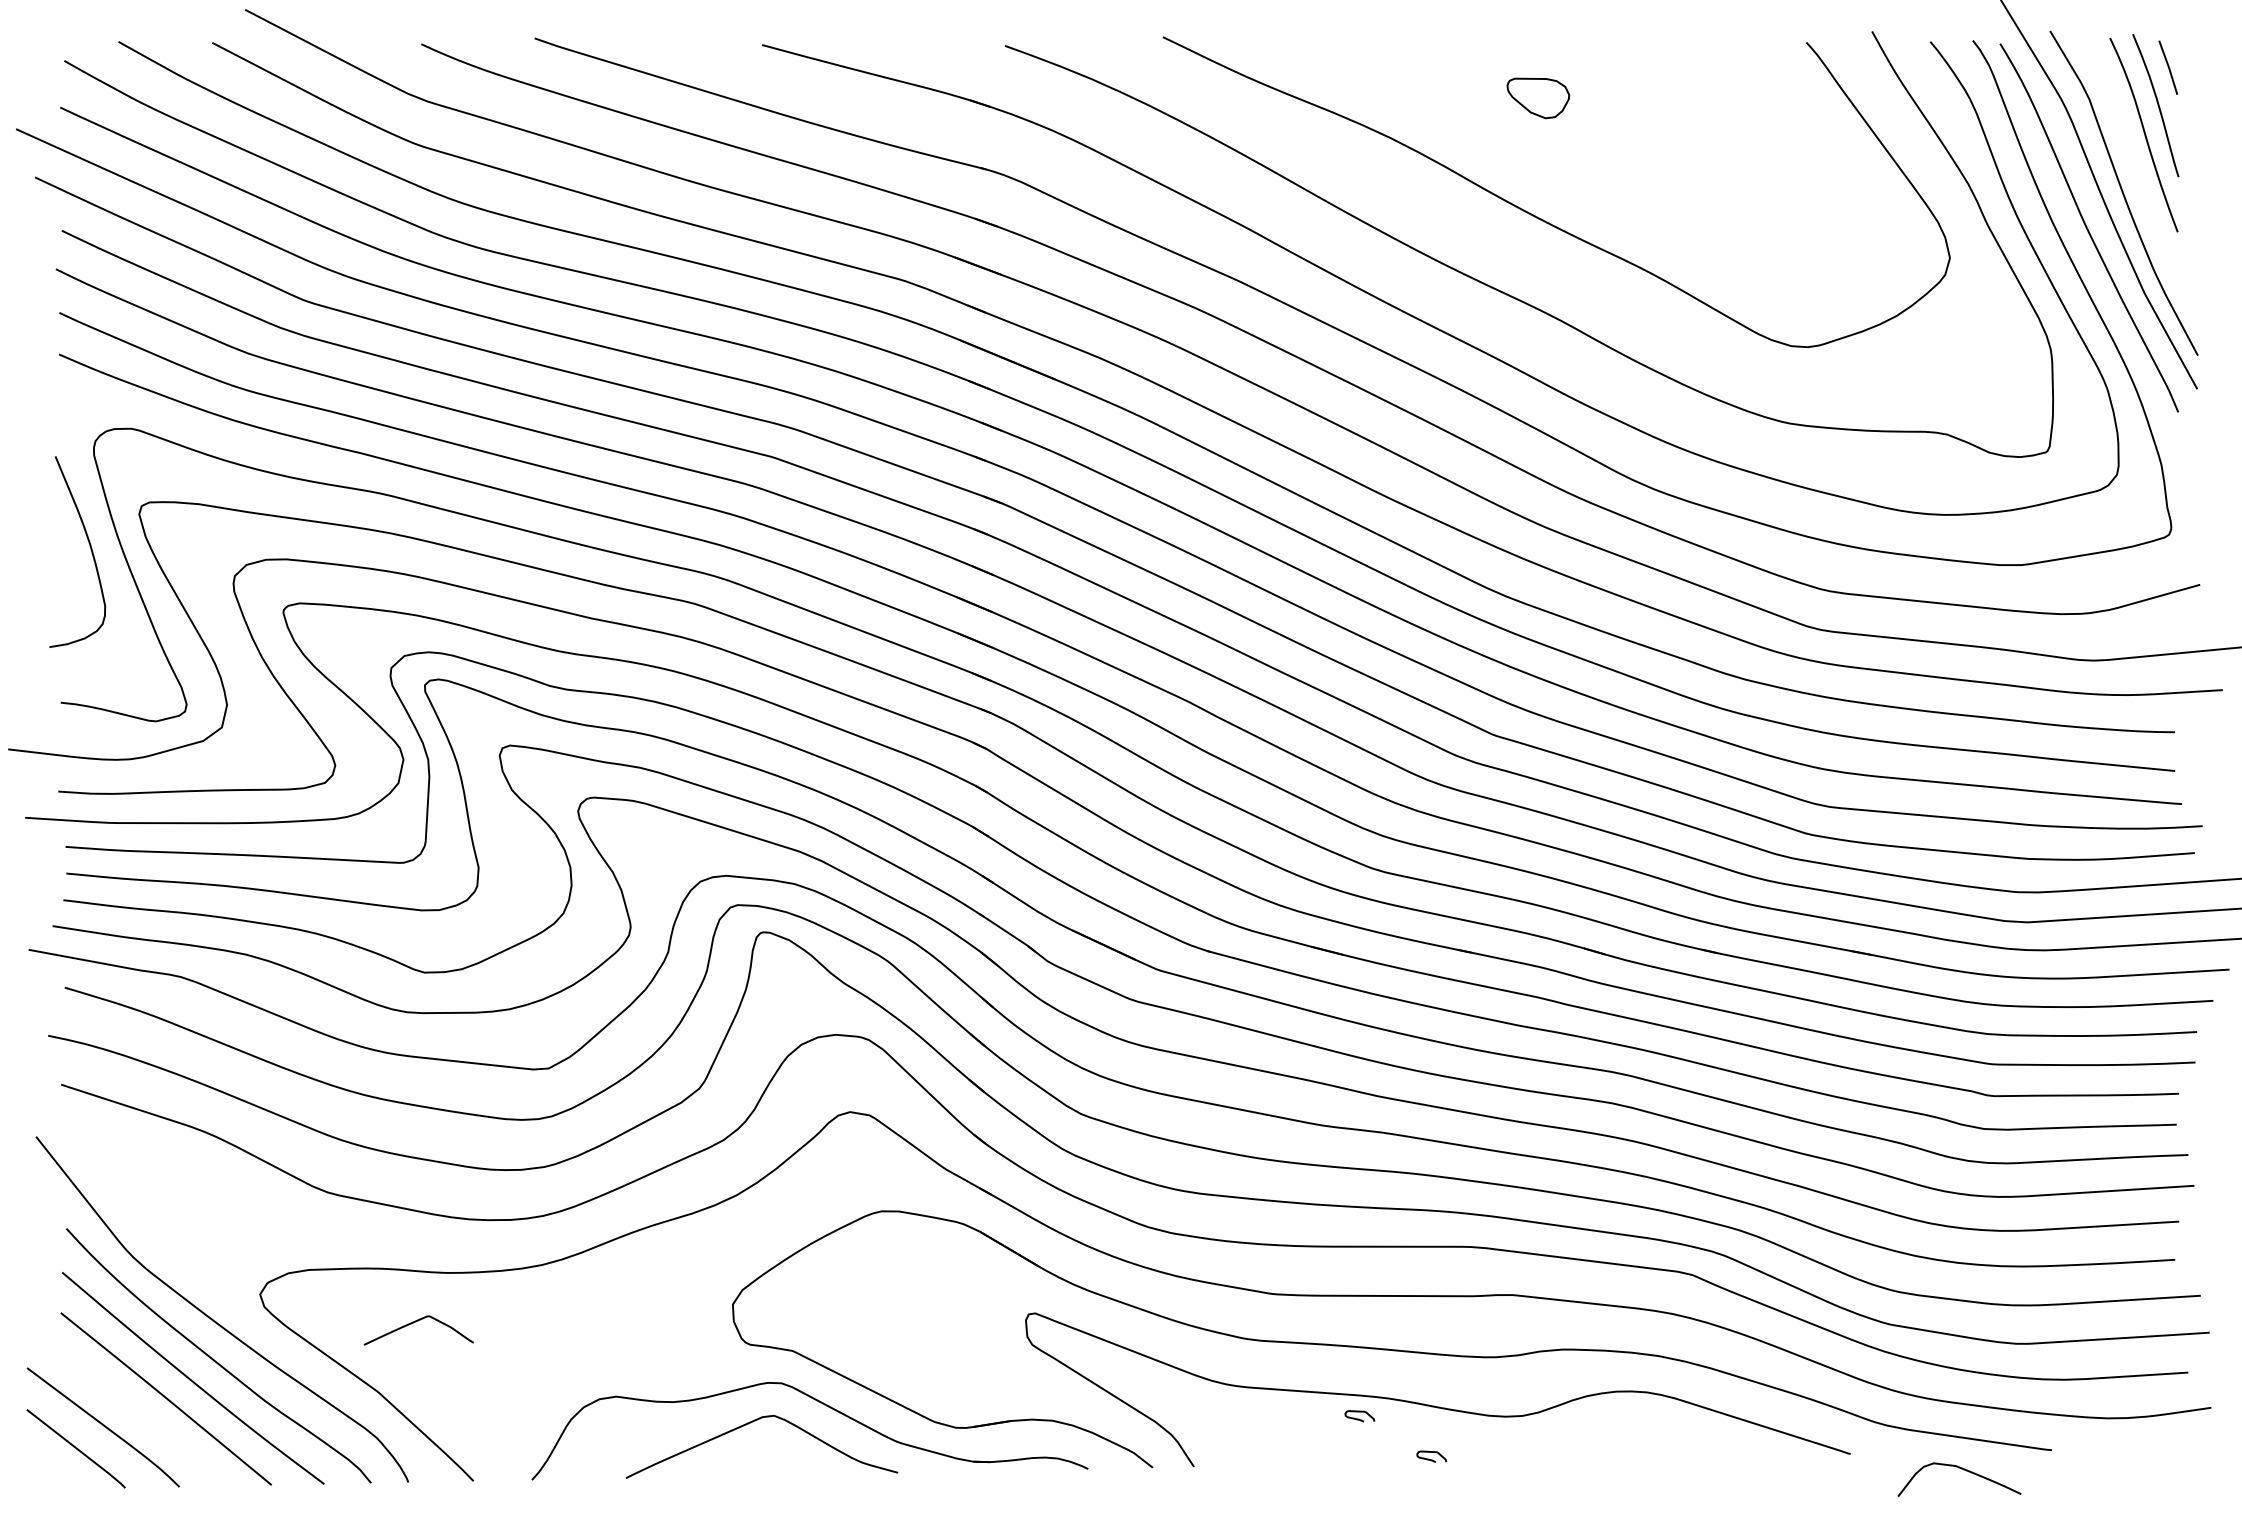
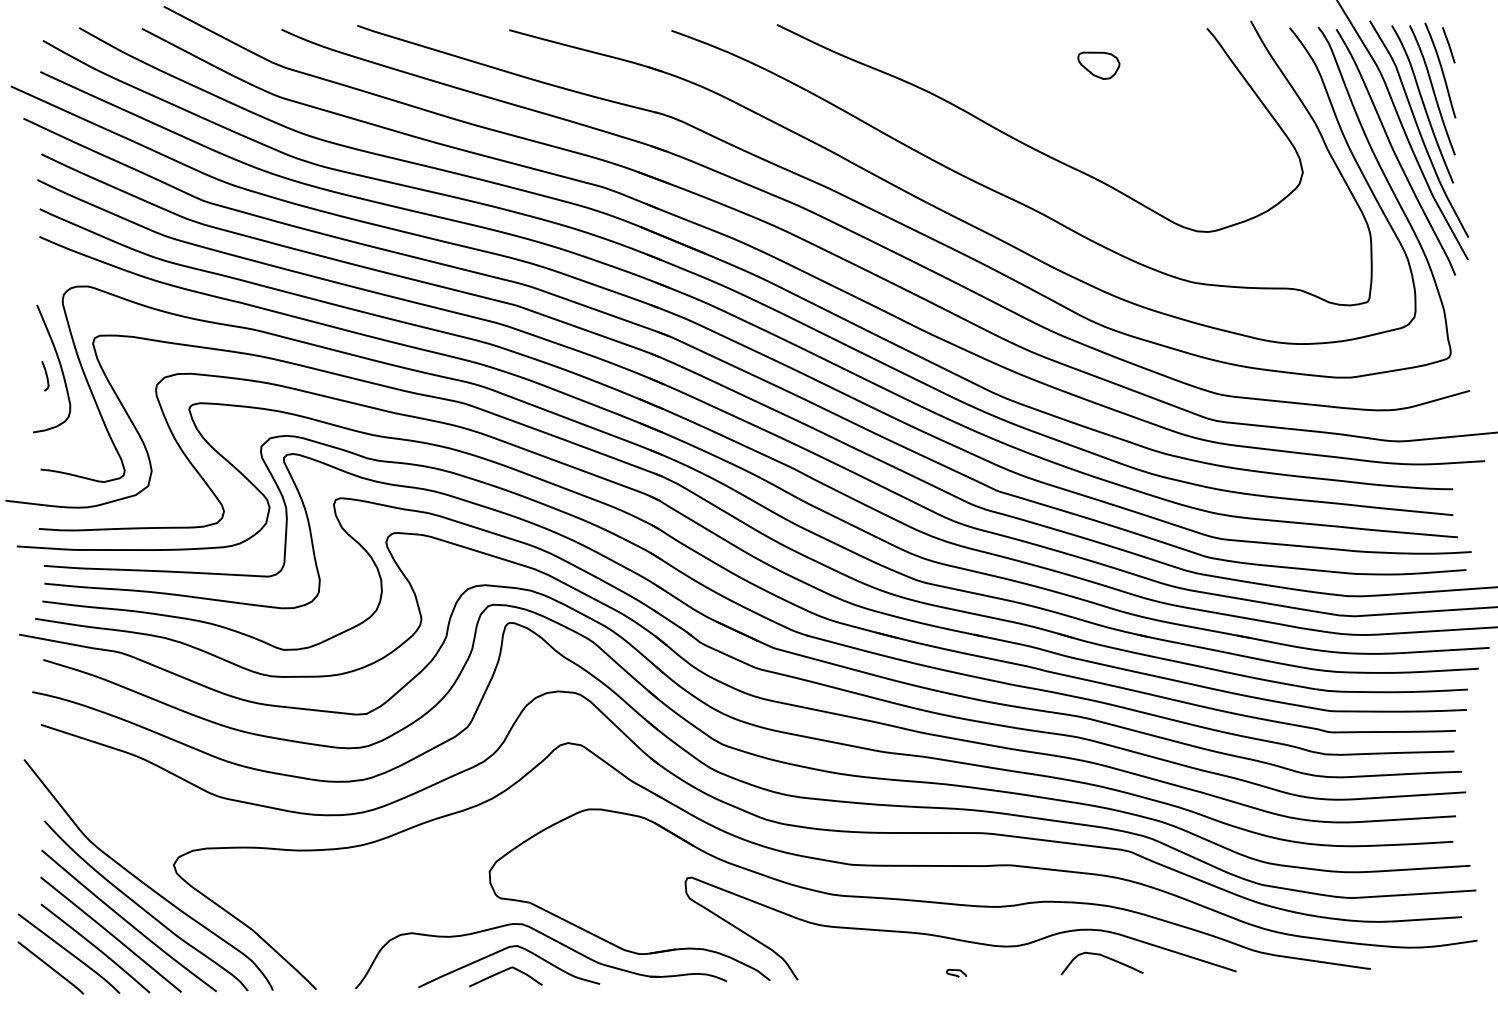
part: (1537, 97) -> (1098, 65), moved
curve: (2129, 156) -> (1422, 104), added
curve: (68, 561) -> (45, 375), added
curve: (418, 1322) -> (505, 971), moved
curve: (1359, 1413) -> (908, 944), removed
curve: (142, 1419) -> (95, 948), added
curve: (1962, 1470) -> (1104, 957), moved

